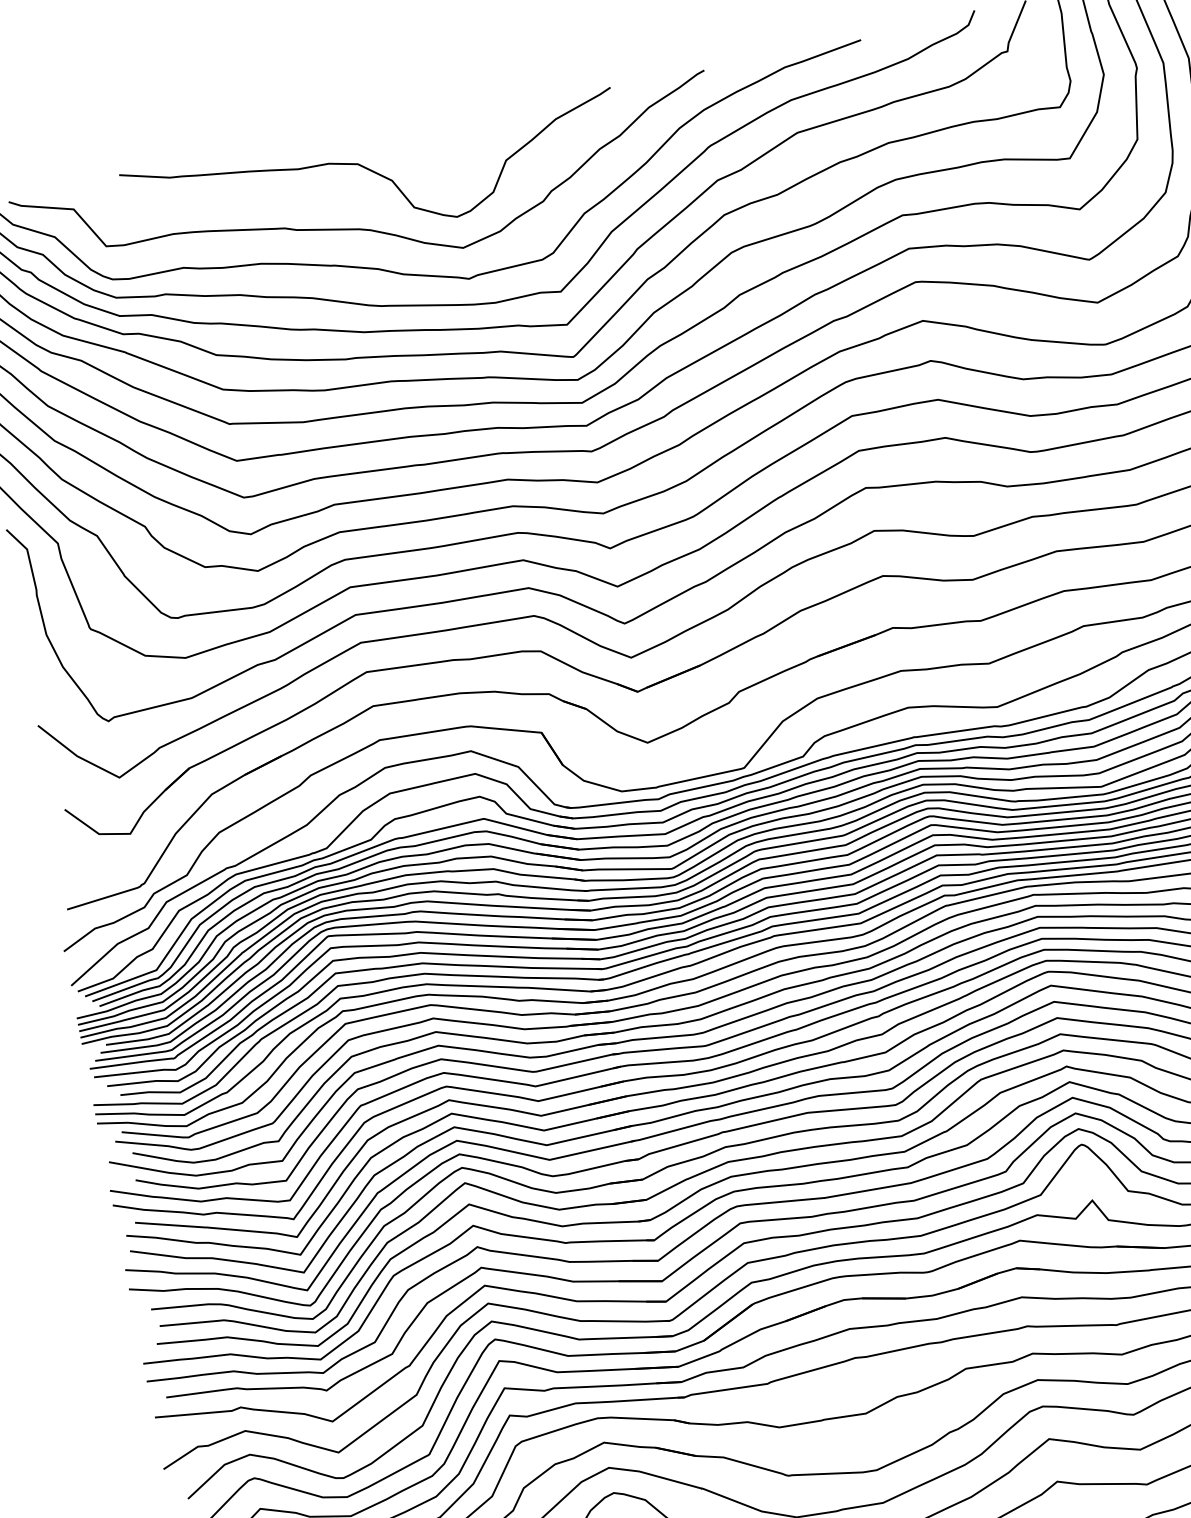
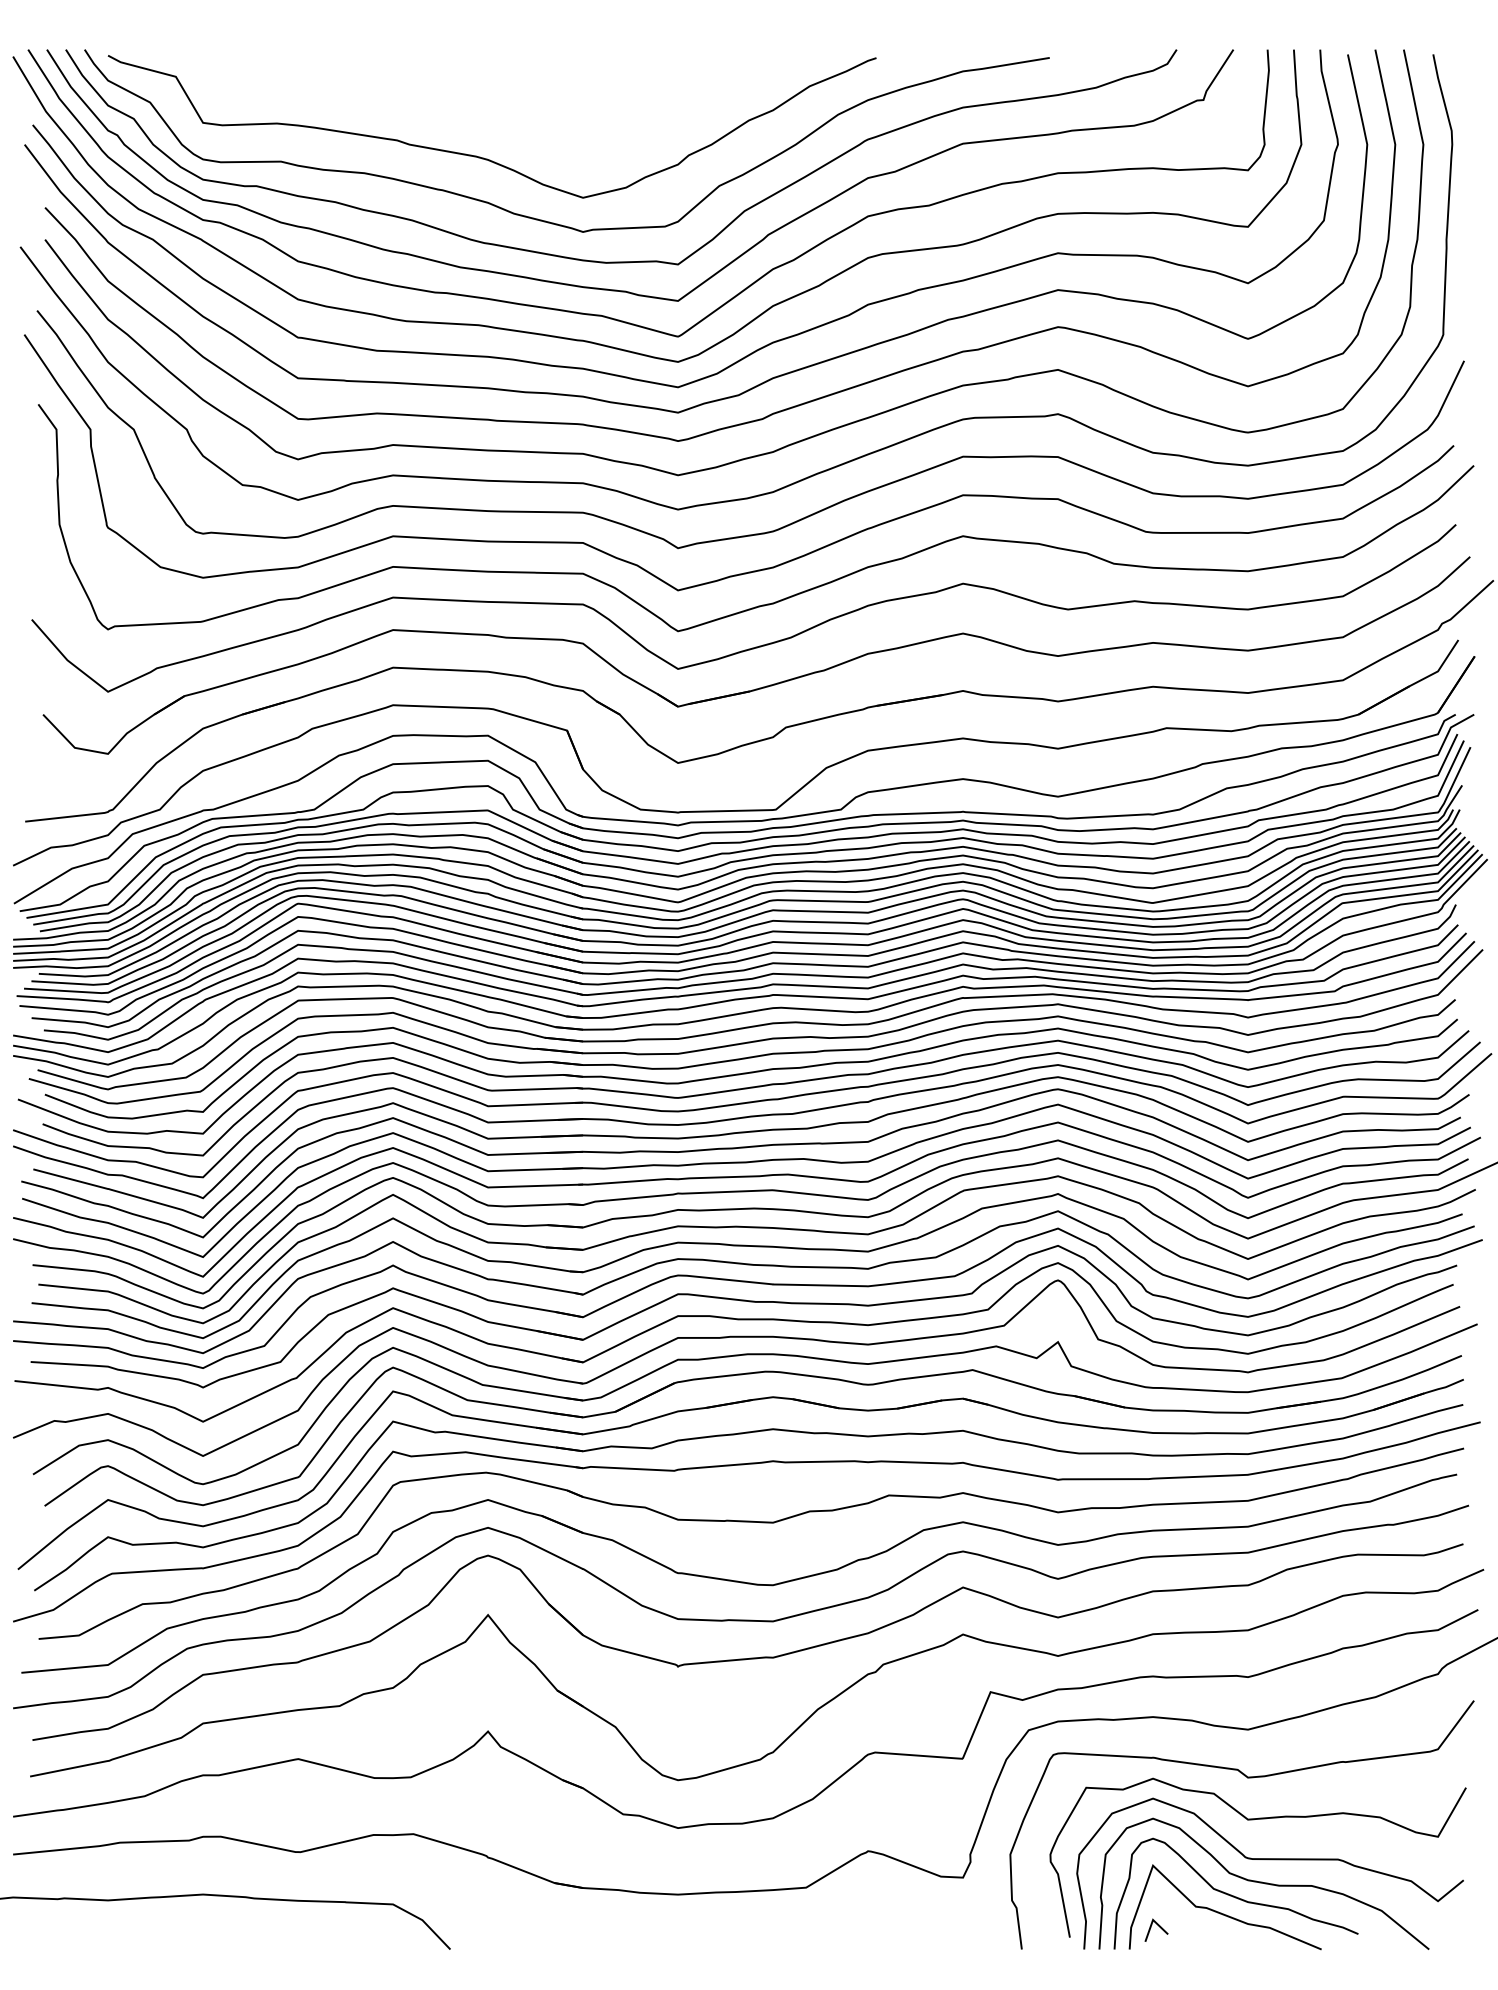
curve: (376, 174) -> (505, 101), removed

